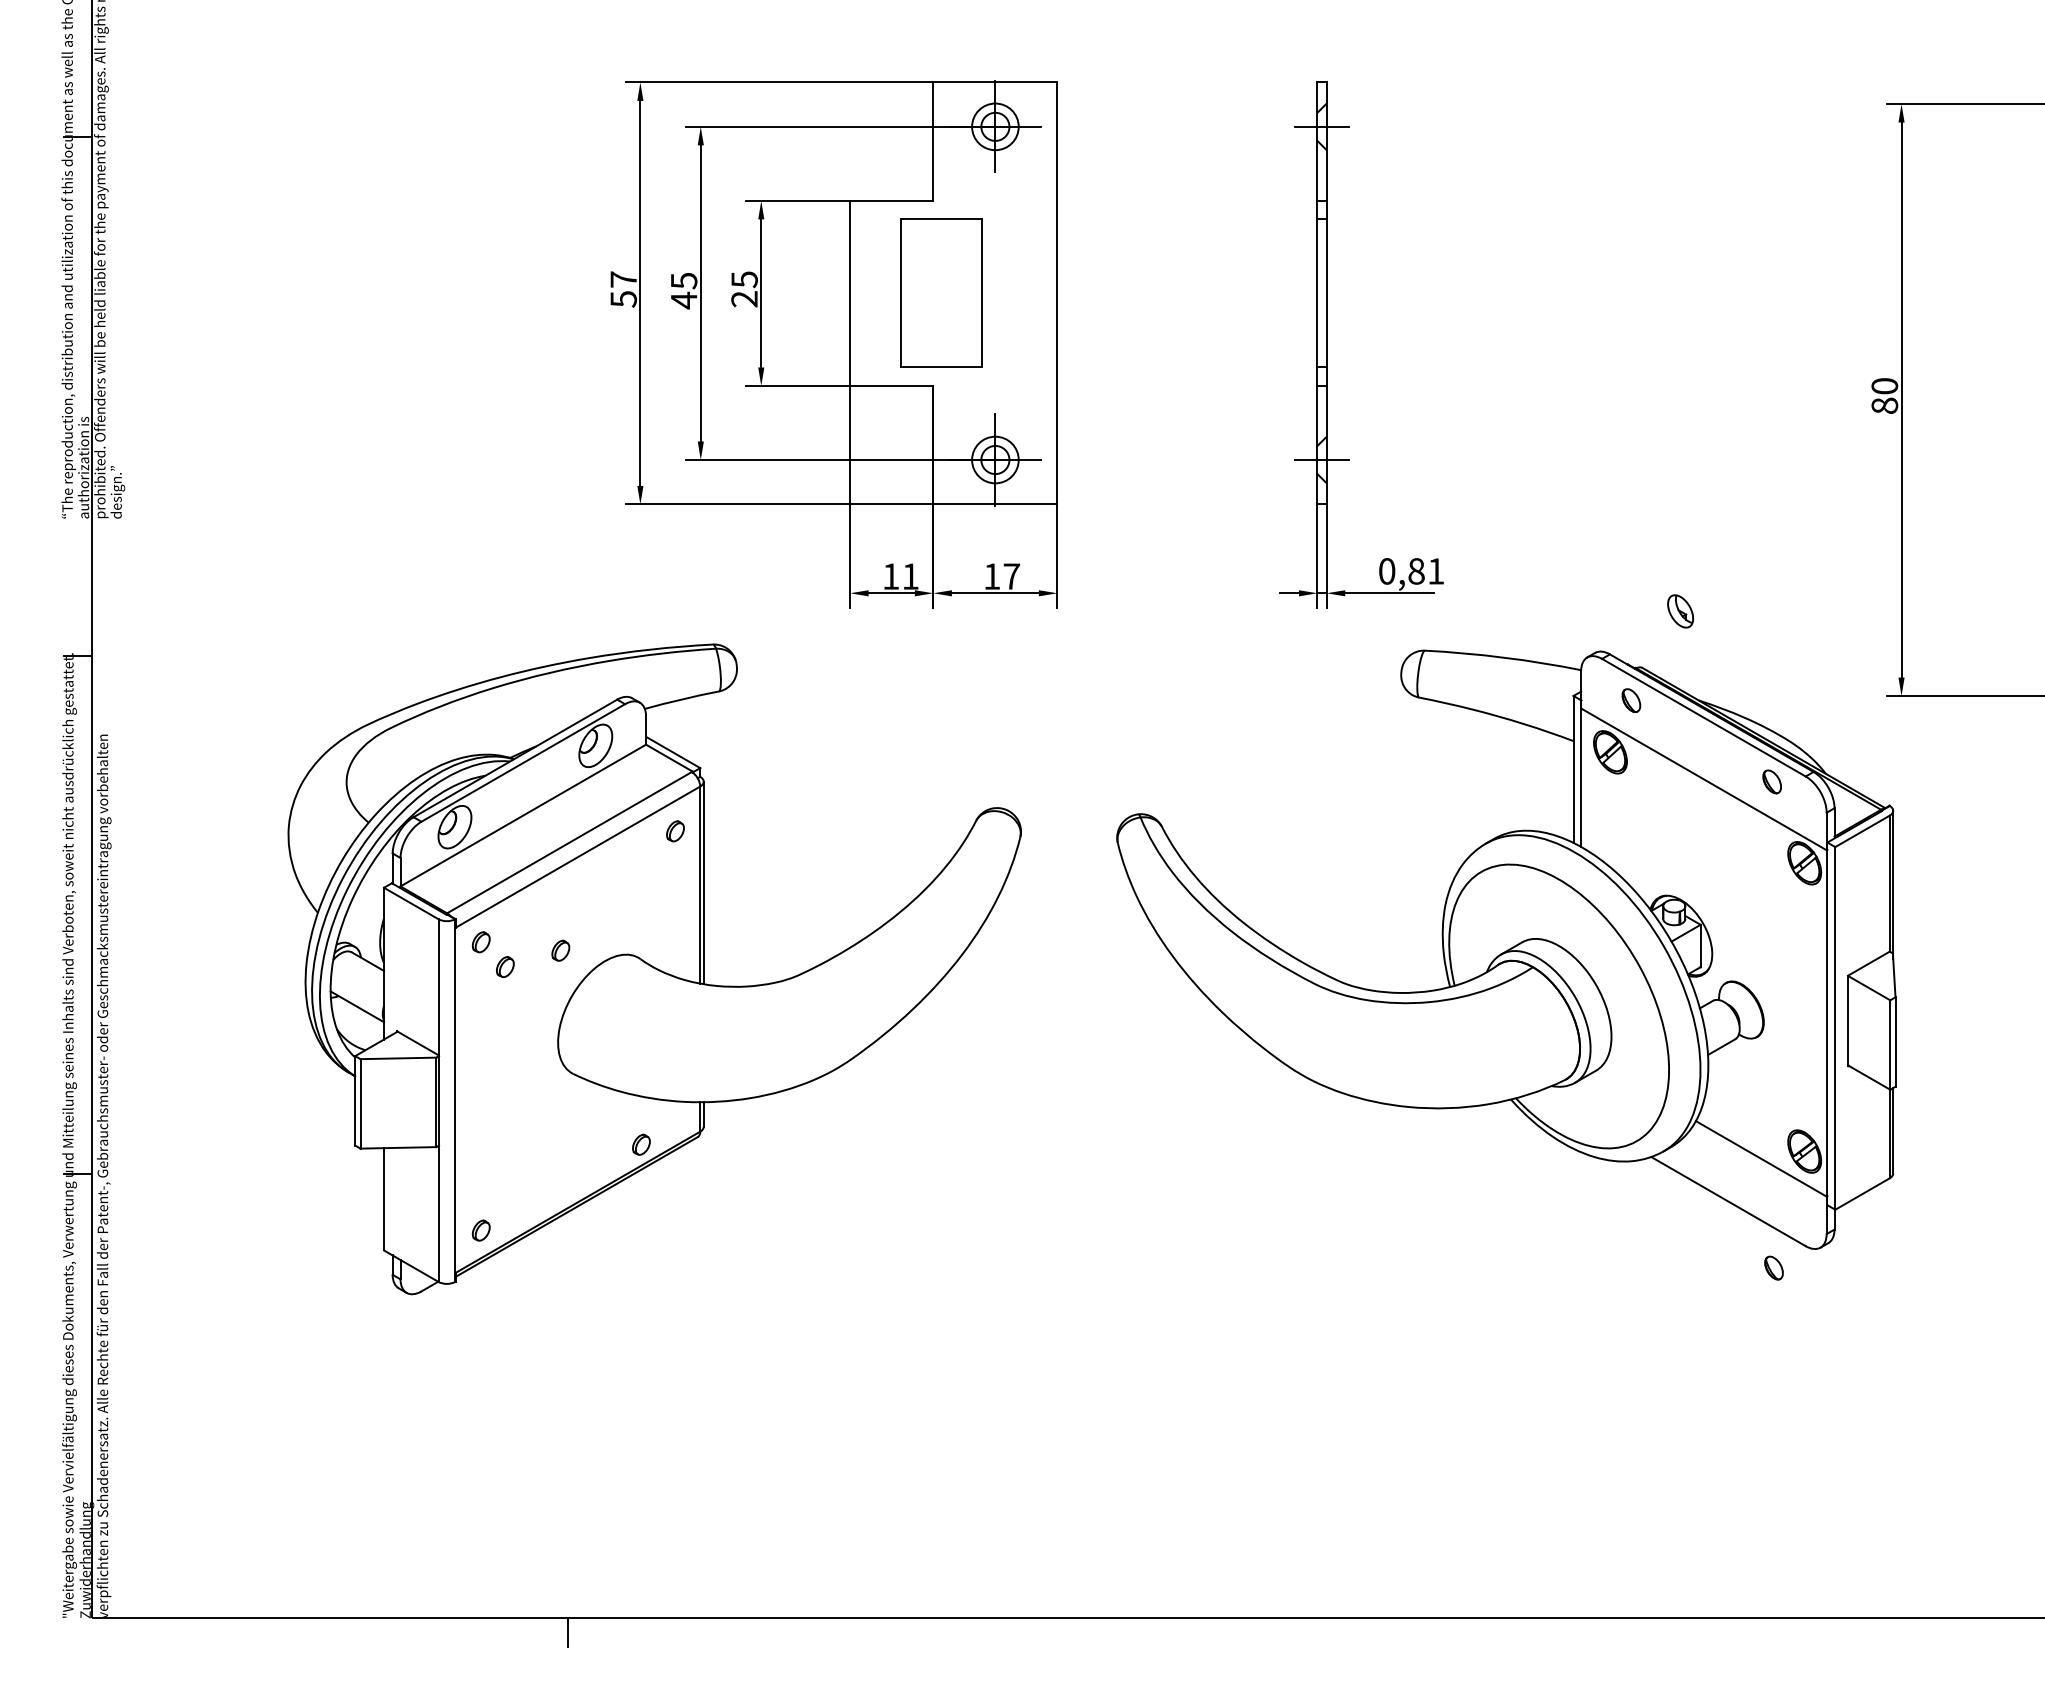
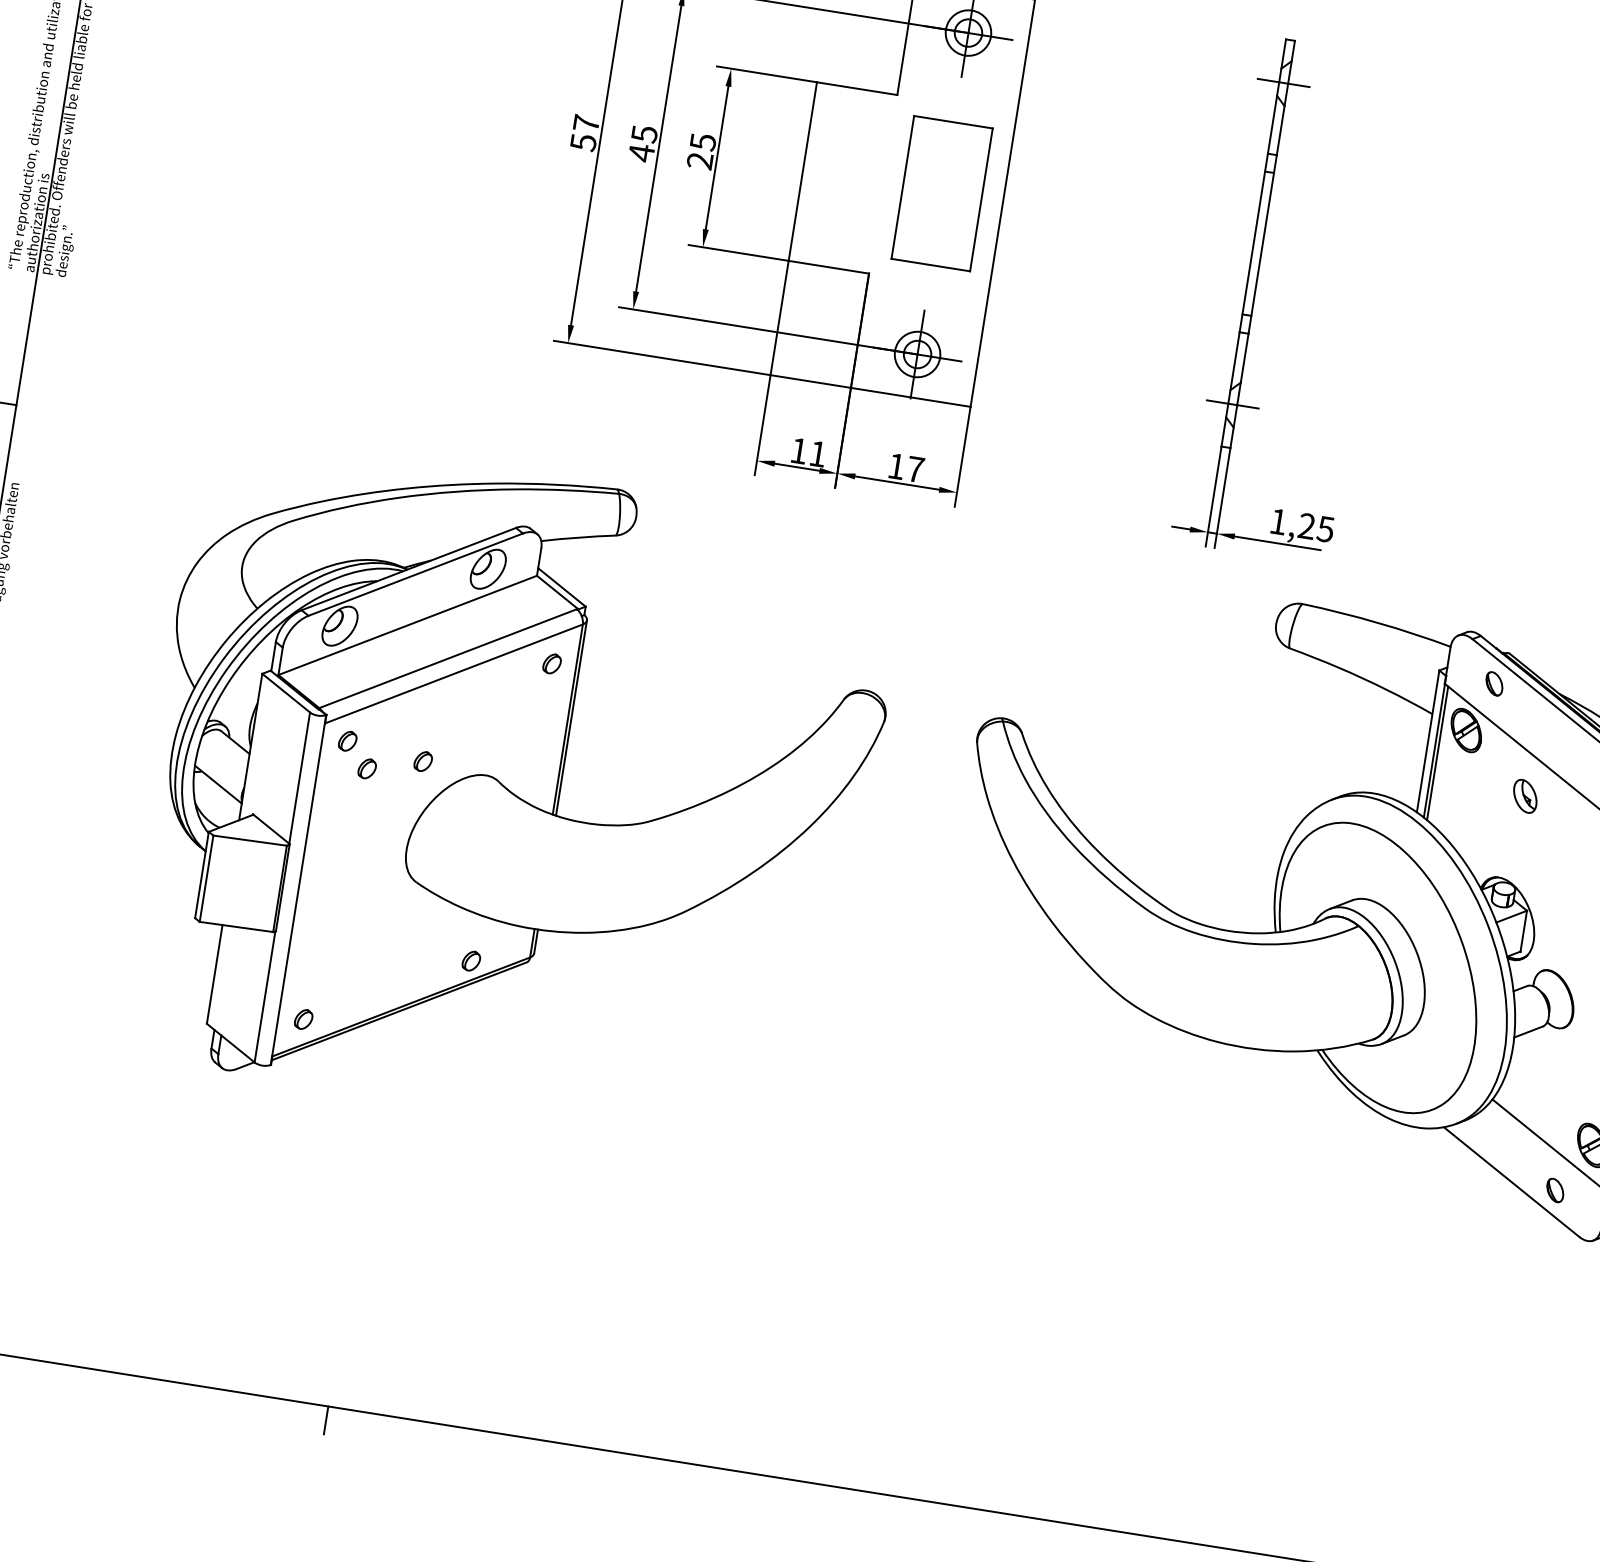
part: (941, 292) -> (942, 192), moved
text: (1411, 571) -> (1302, 525), 0,81 -> 1,25
part: (1680, 611) -> (1525, 796), moved
line: (1585, 779) -> (1438, 752), added
part: (1773, 1267) -> (1554, 1189), moved

